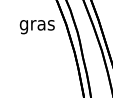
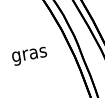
text: (36, 27) -> (29, 56), moved

